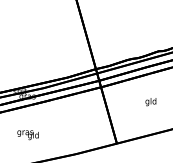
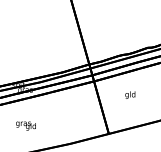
text: (150, 102) -> (129, 95), moved

